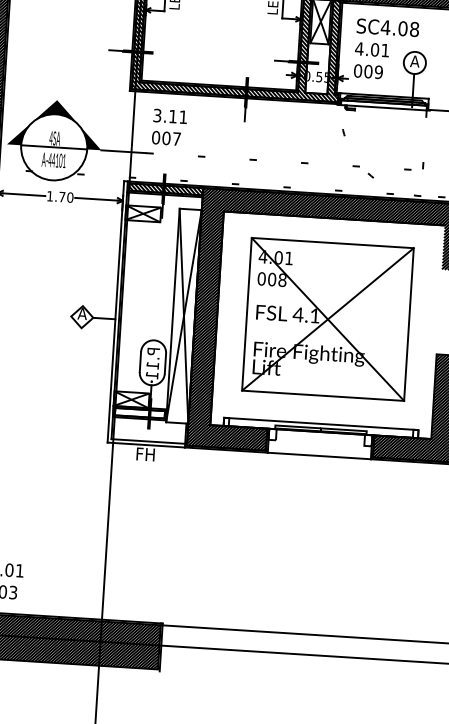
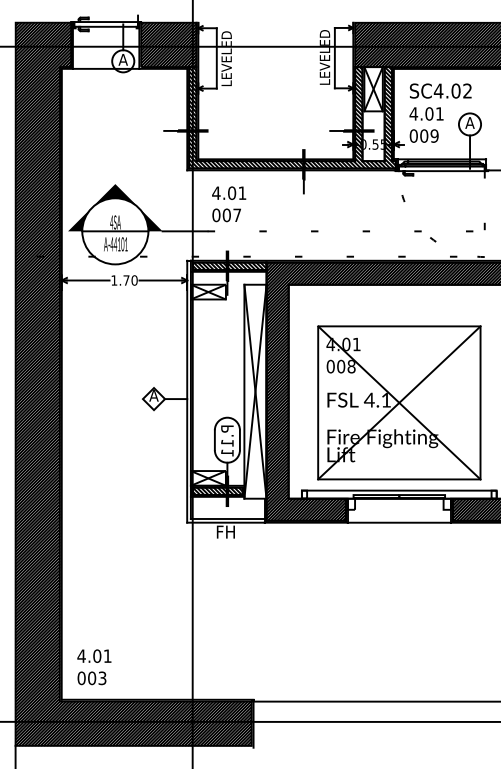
text: (414, 28) -> (467, 90), SC4.08 -> SC4.02
text: (165, 116) -> (224, 193), 3.11 -> 4.01
part: (328, 319) -> (399, 402), moved
hatch: (139, 413) -> (217, 491), added

